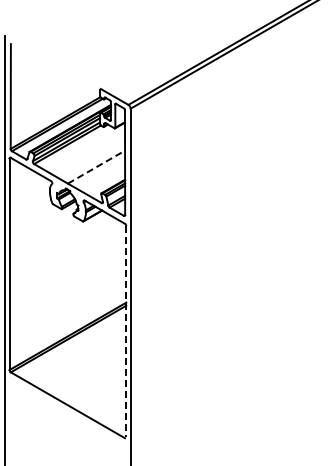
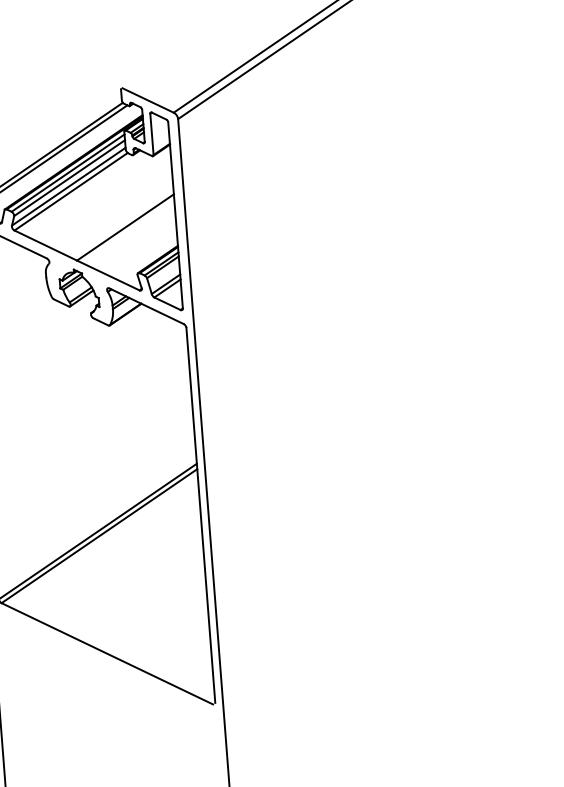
line: (96, 167) -> (125, 228), dashed -> solid
line: (126, 331) -> (201, 514), dashed -> solid

